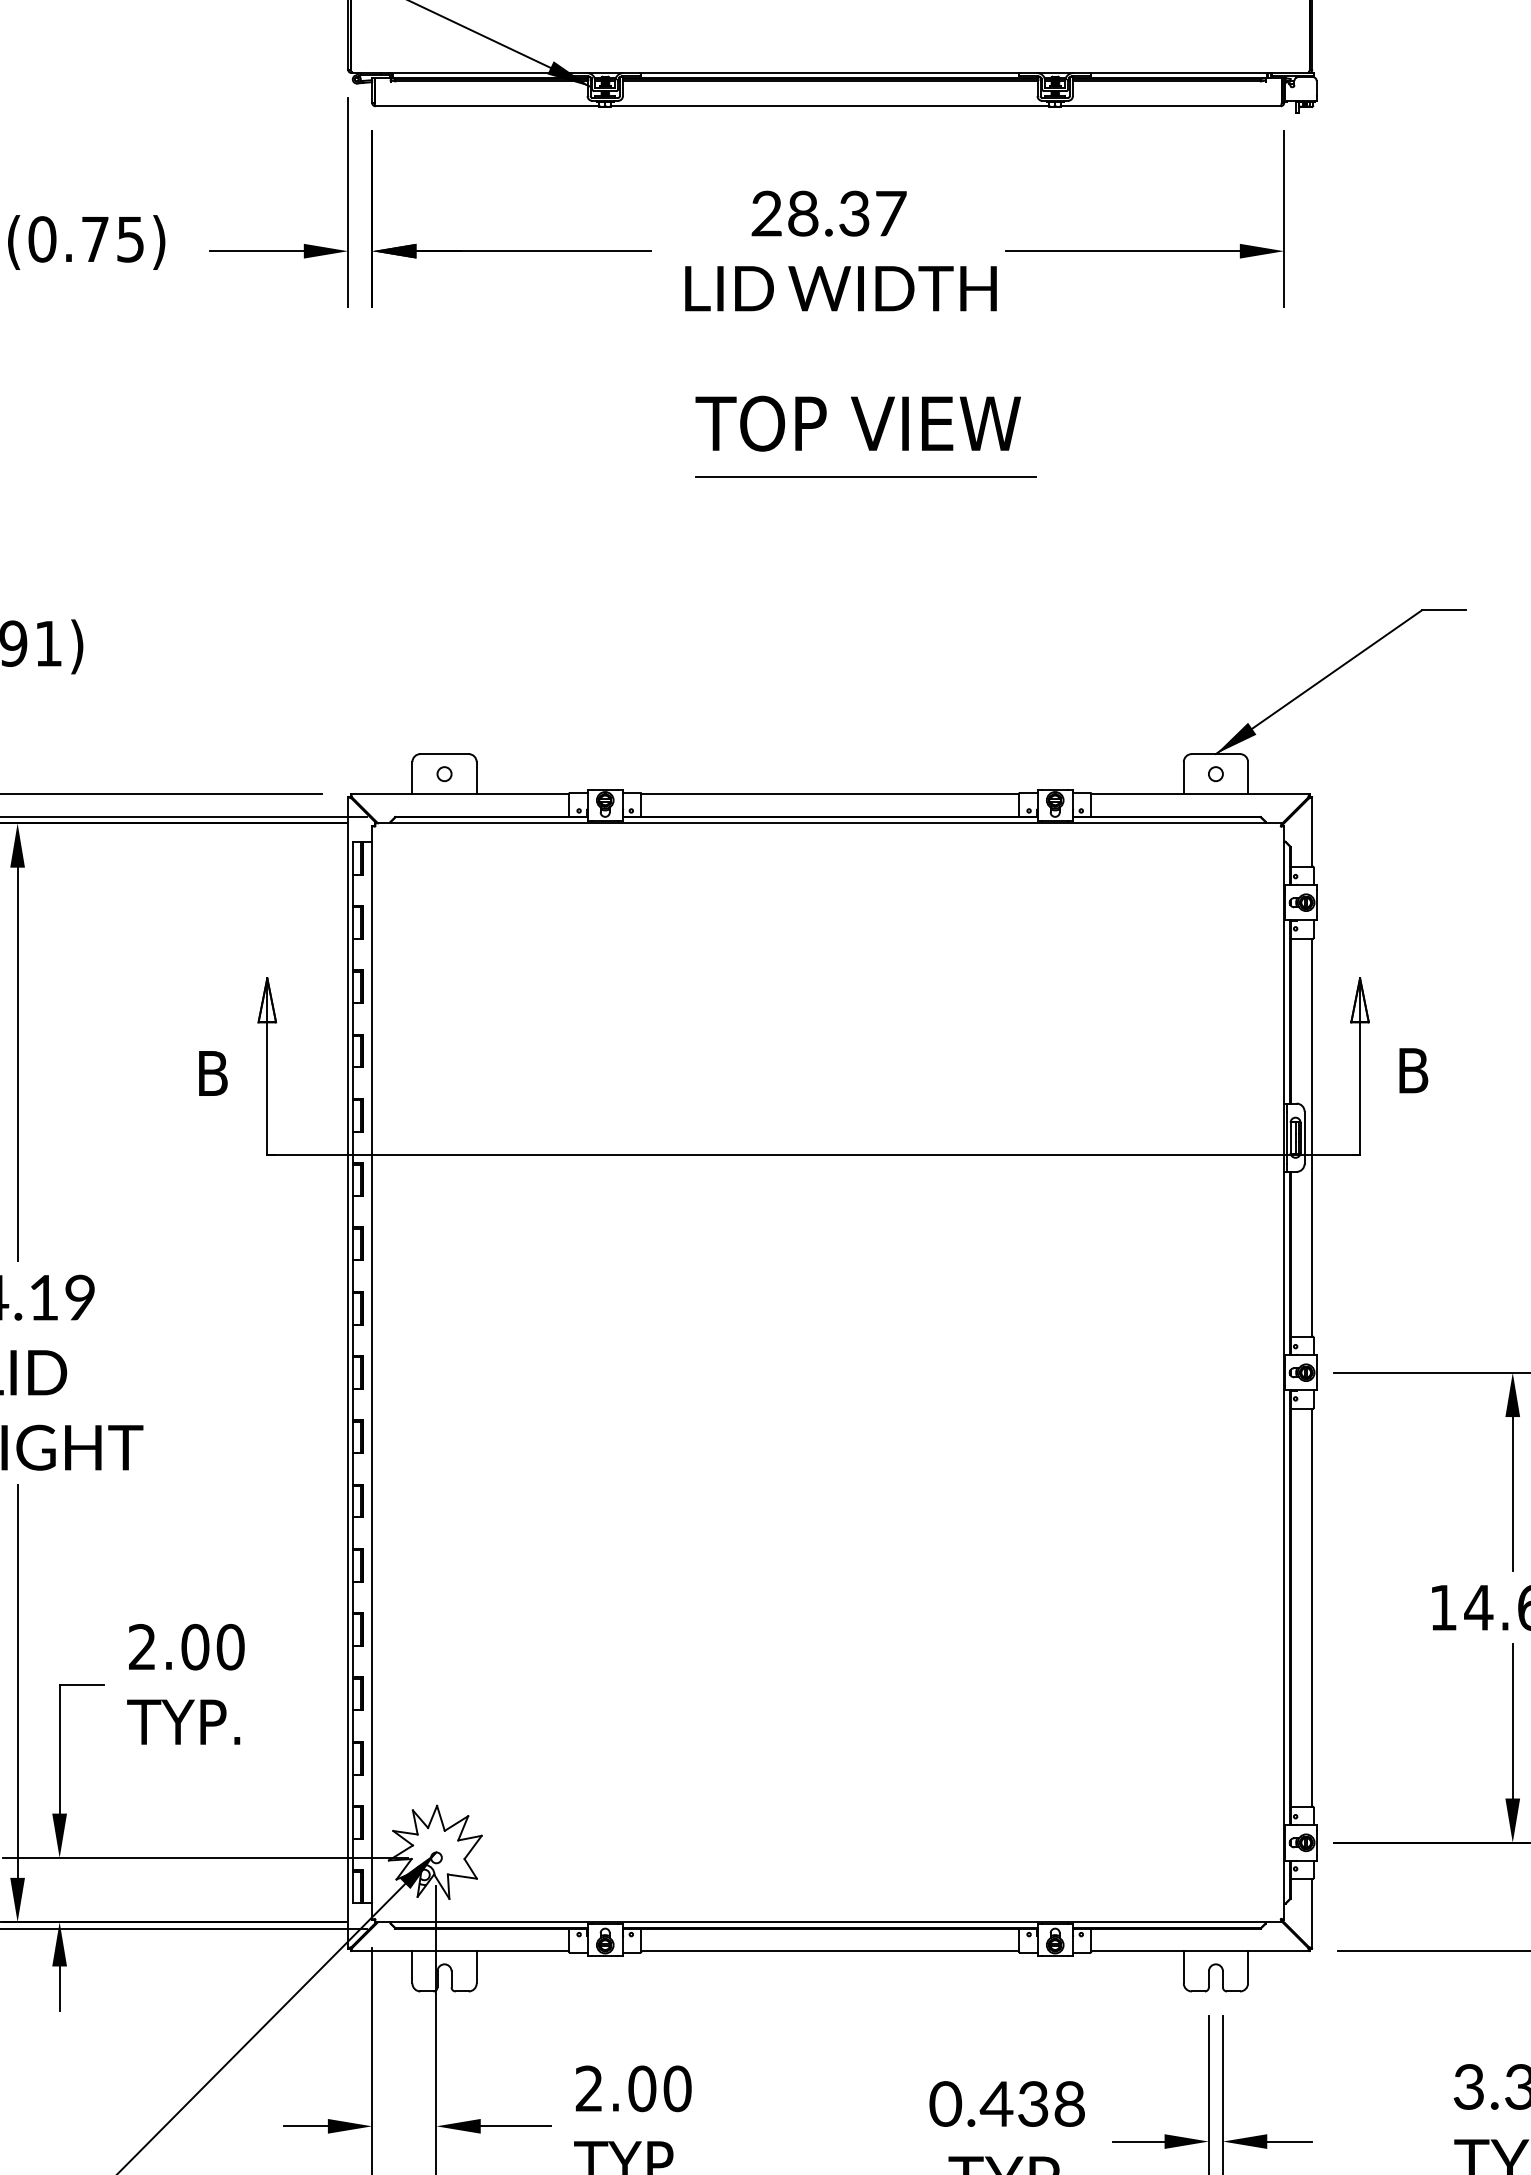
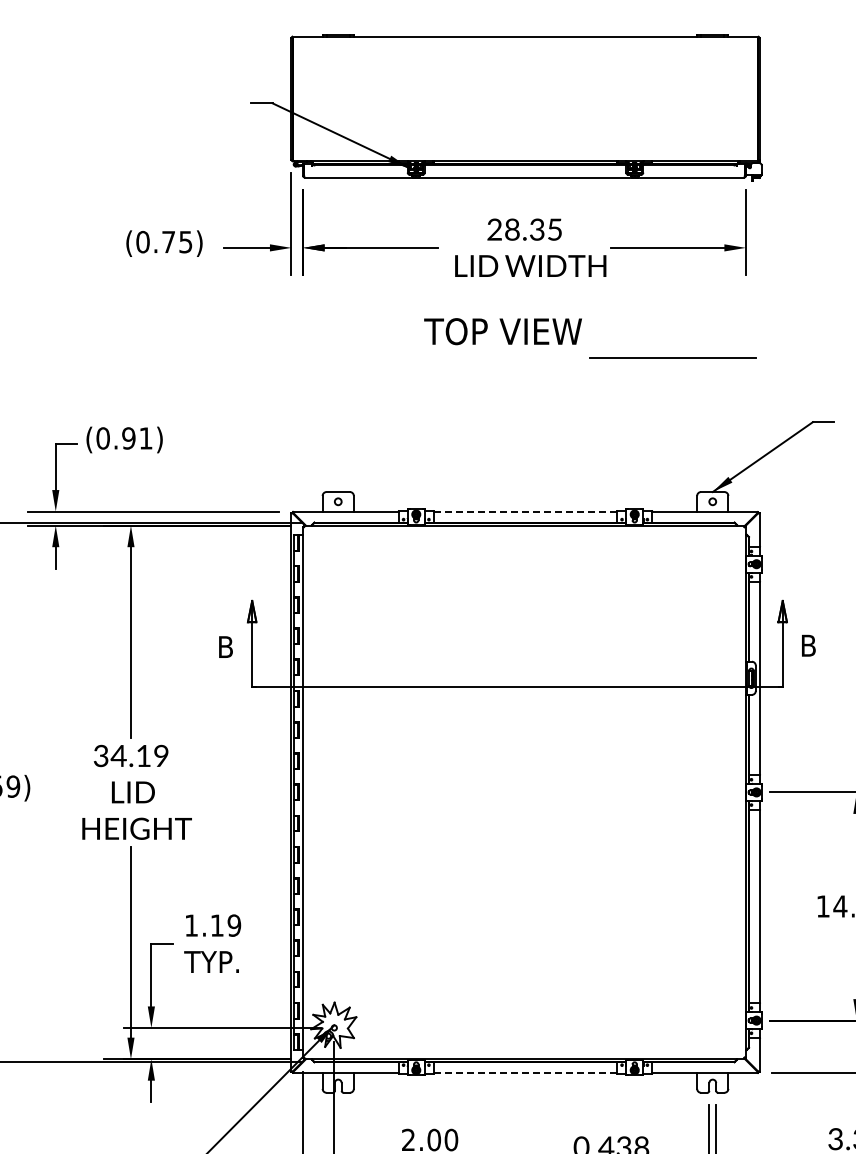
text: (889, 213) -> (554, 229), 28.37 -> 28.35
text: (856, 423) -> (502, 331), moved
line: (865, 476) -> (672, 357), moved
line: (830, 794) -> (525, 511), solid -> dashed
text: (187, 1646) -> (213, 925), 2.00 -> 1.19
line: (830, 1951) -> (525, 1073), solid -> dashed

